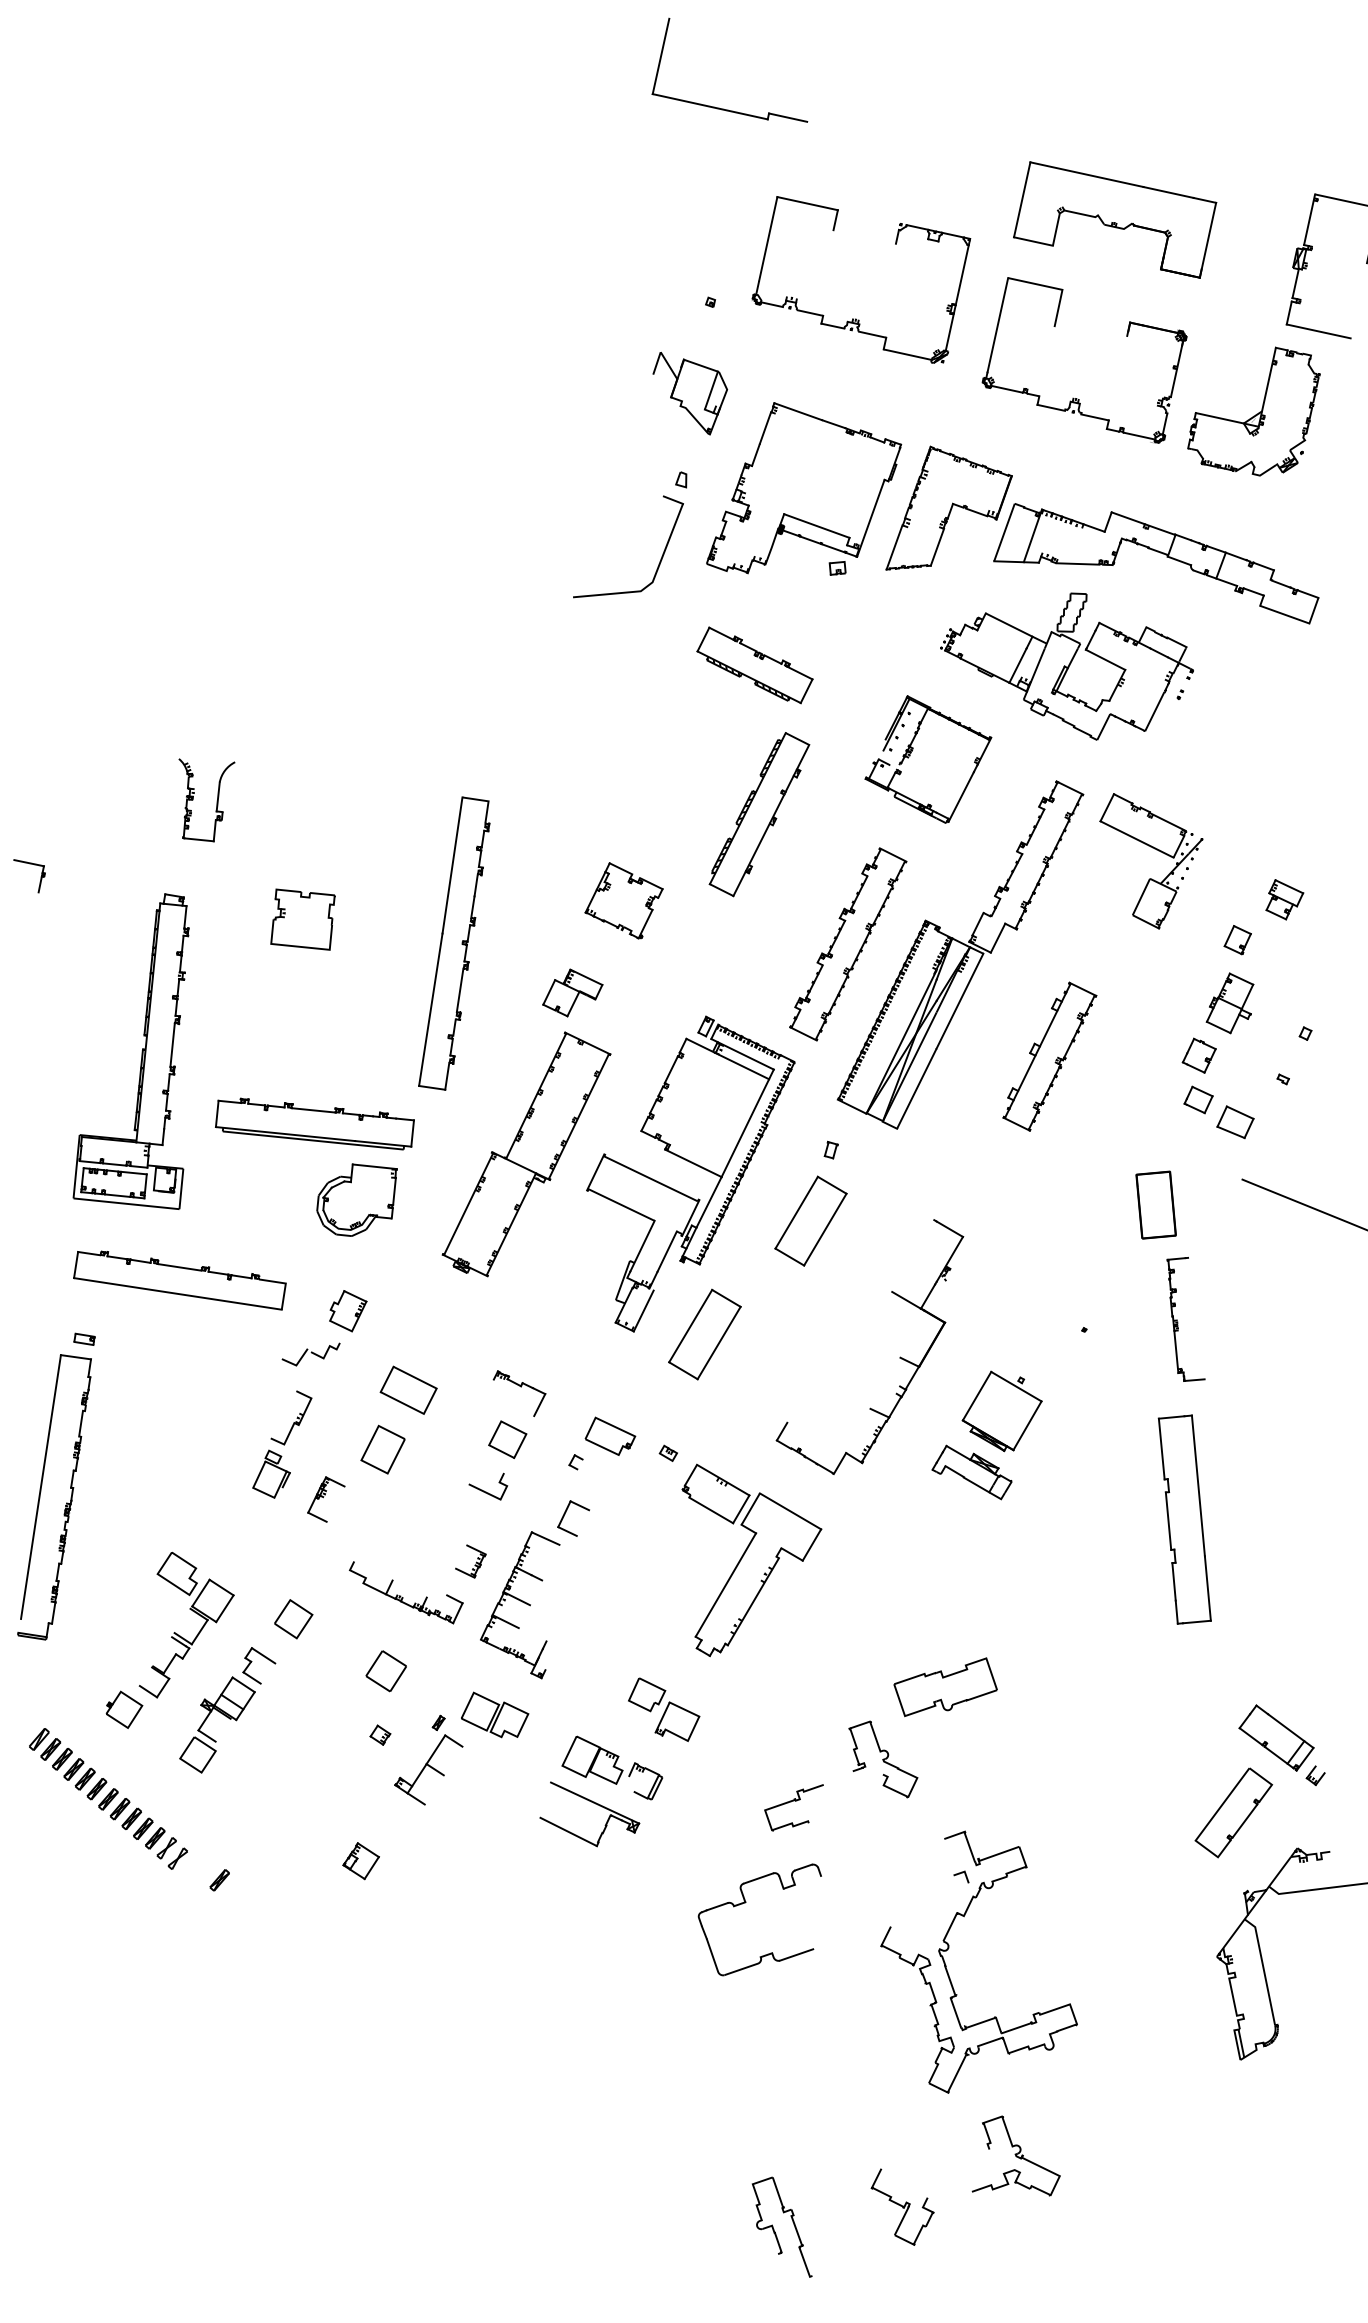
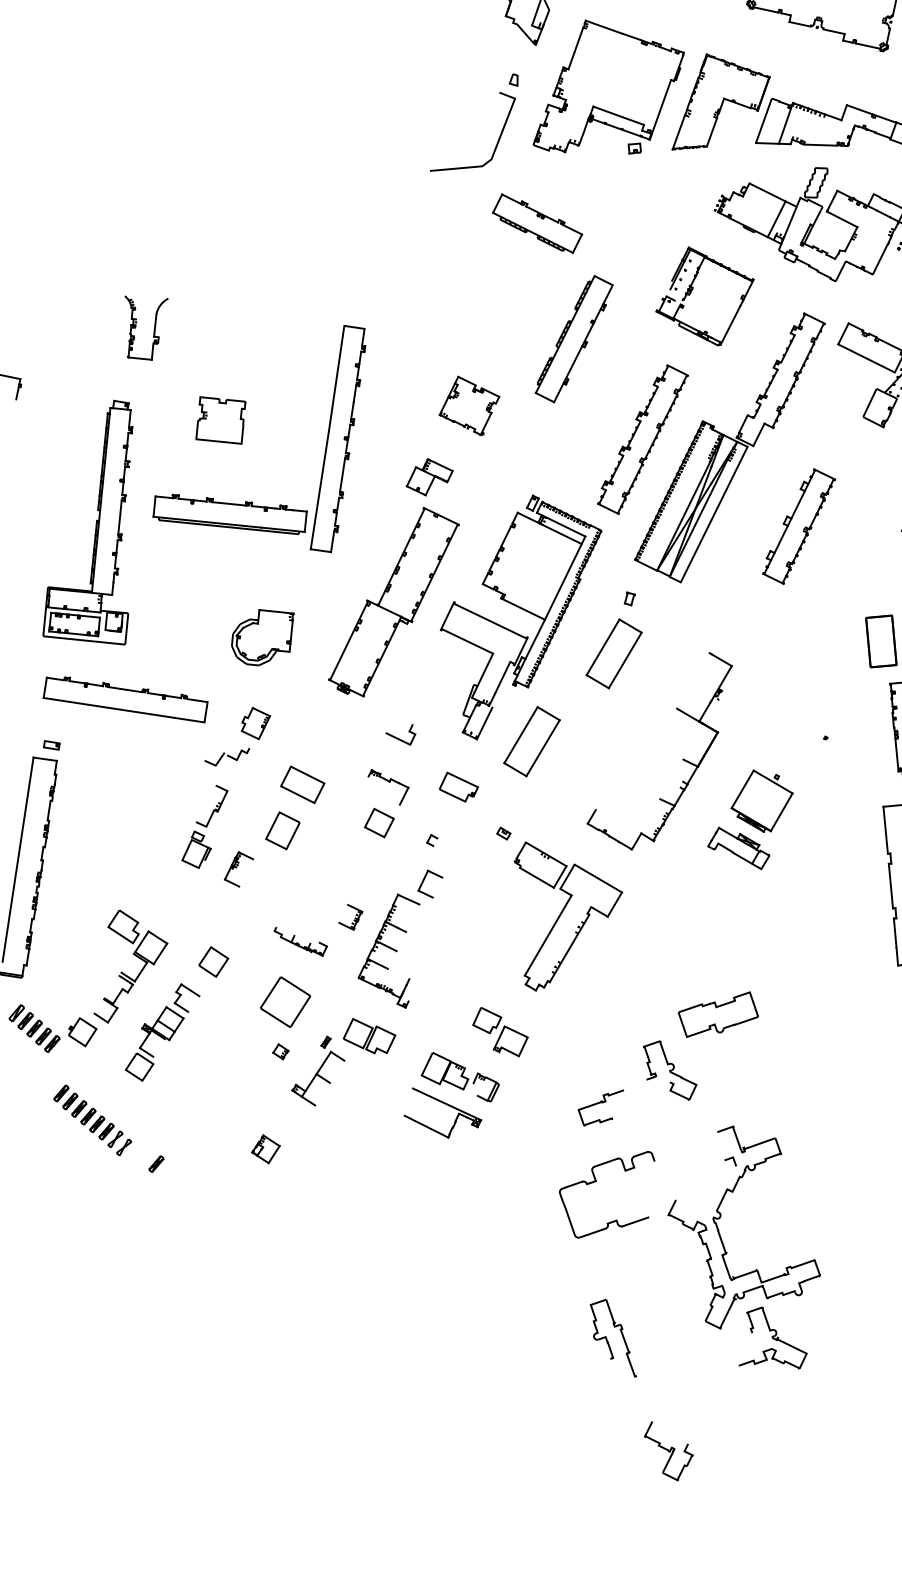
part: (754, 665) -> (537, 223), moved
part: (314, 1123) -> (229, 514), moved
part: (610, 1435) -> (458, 786), moved
line: (486, 1491) -> (399, 738), moved
part: (405, 1592) -> (300, 941), size x0.6
part: (385, 1671) -> (284, 1002), size x1.6
part: (62, 1759) -> (34, 1028), moved
part: (745, 1903) -> (595, 1182), moved
part: (1015, 2155) -> (772, 1337), moved
part: (902, 2206) -> (668, 1450), moved
part: (774, 2229) -> (607, 1340), moved

